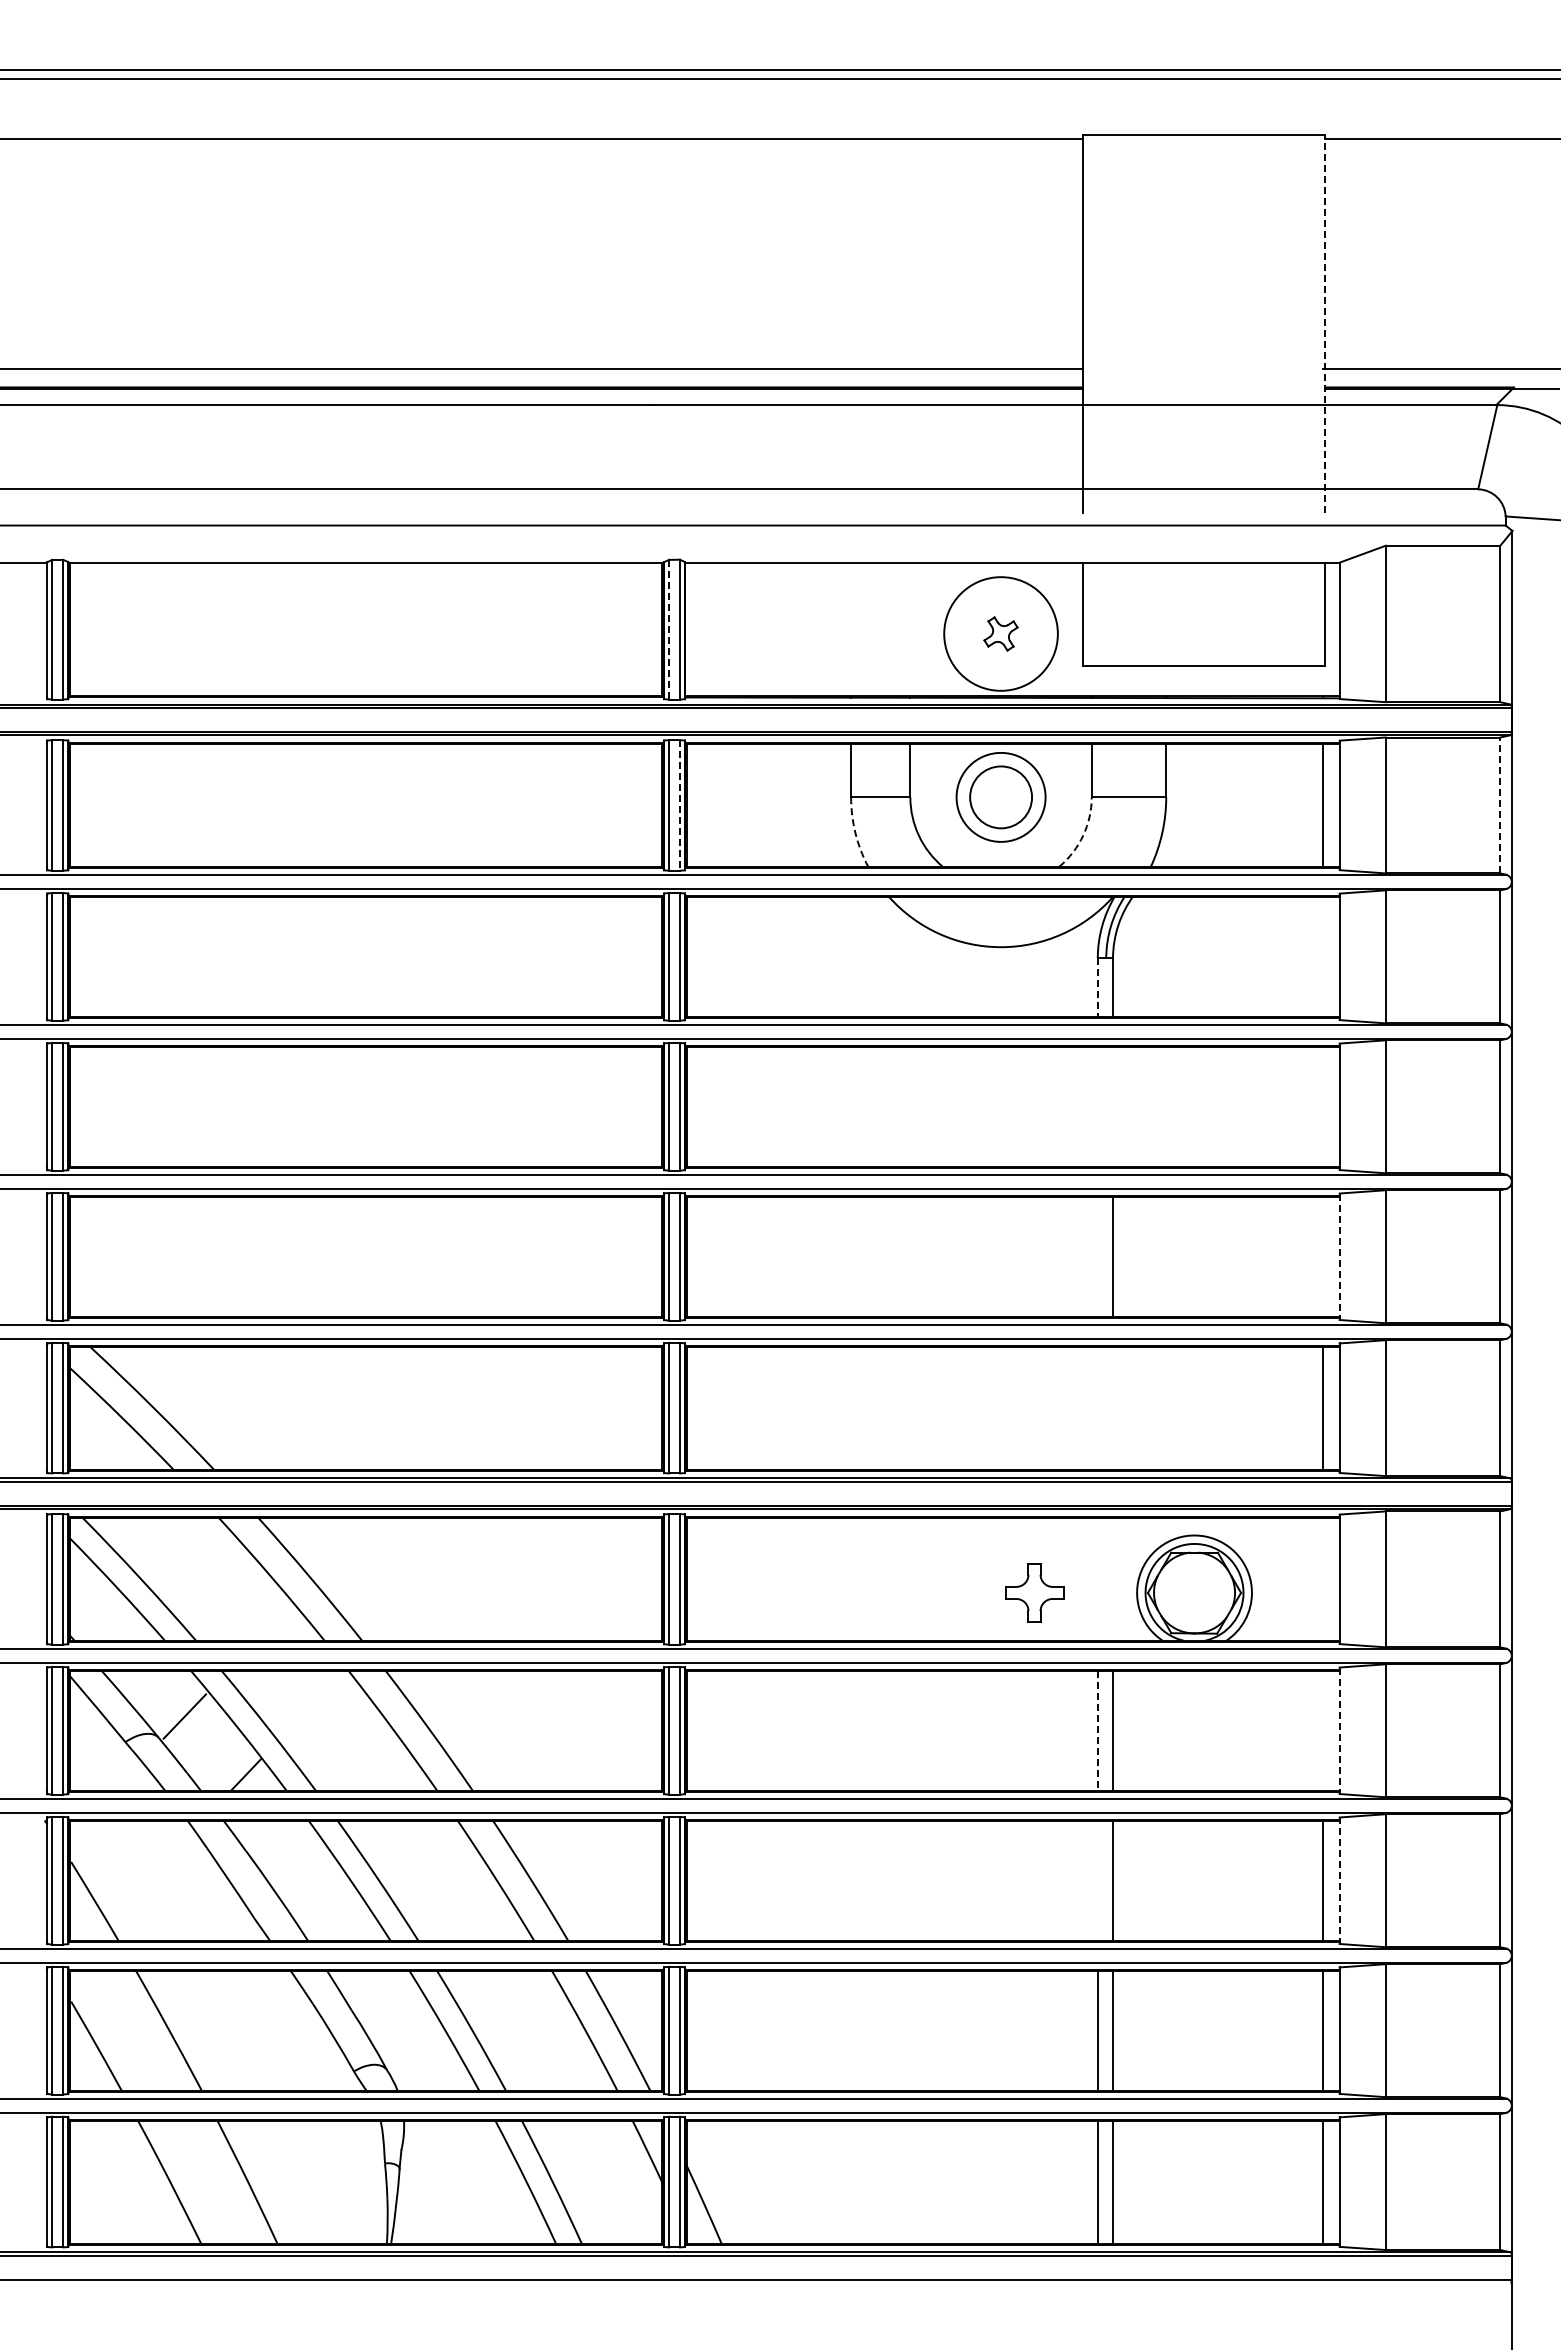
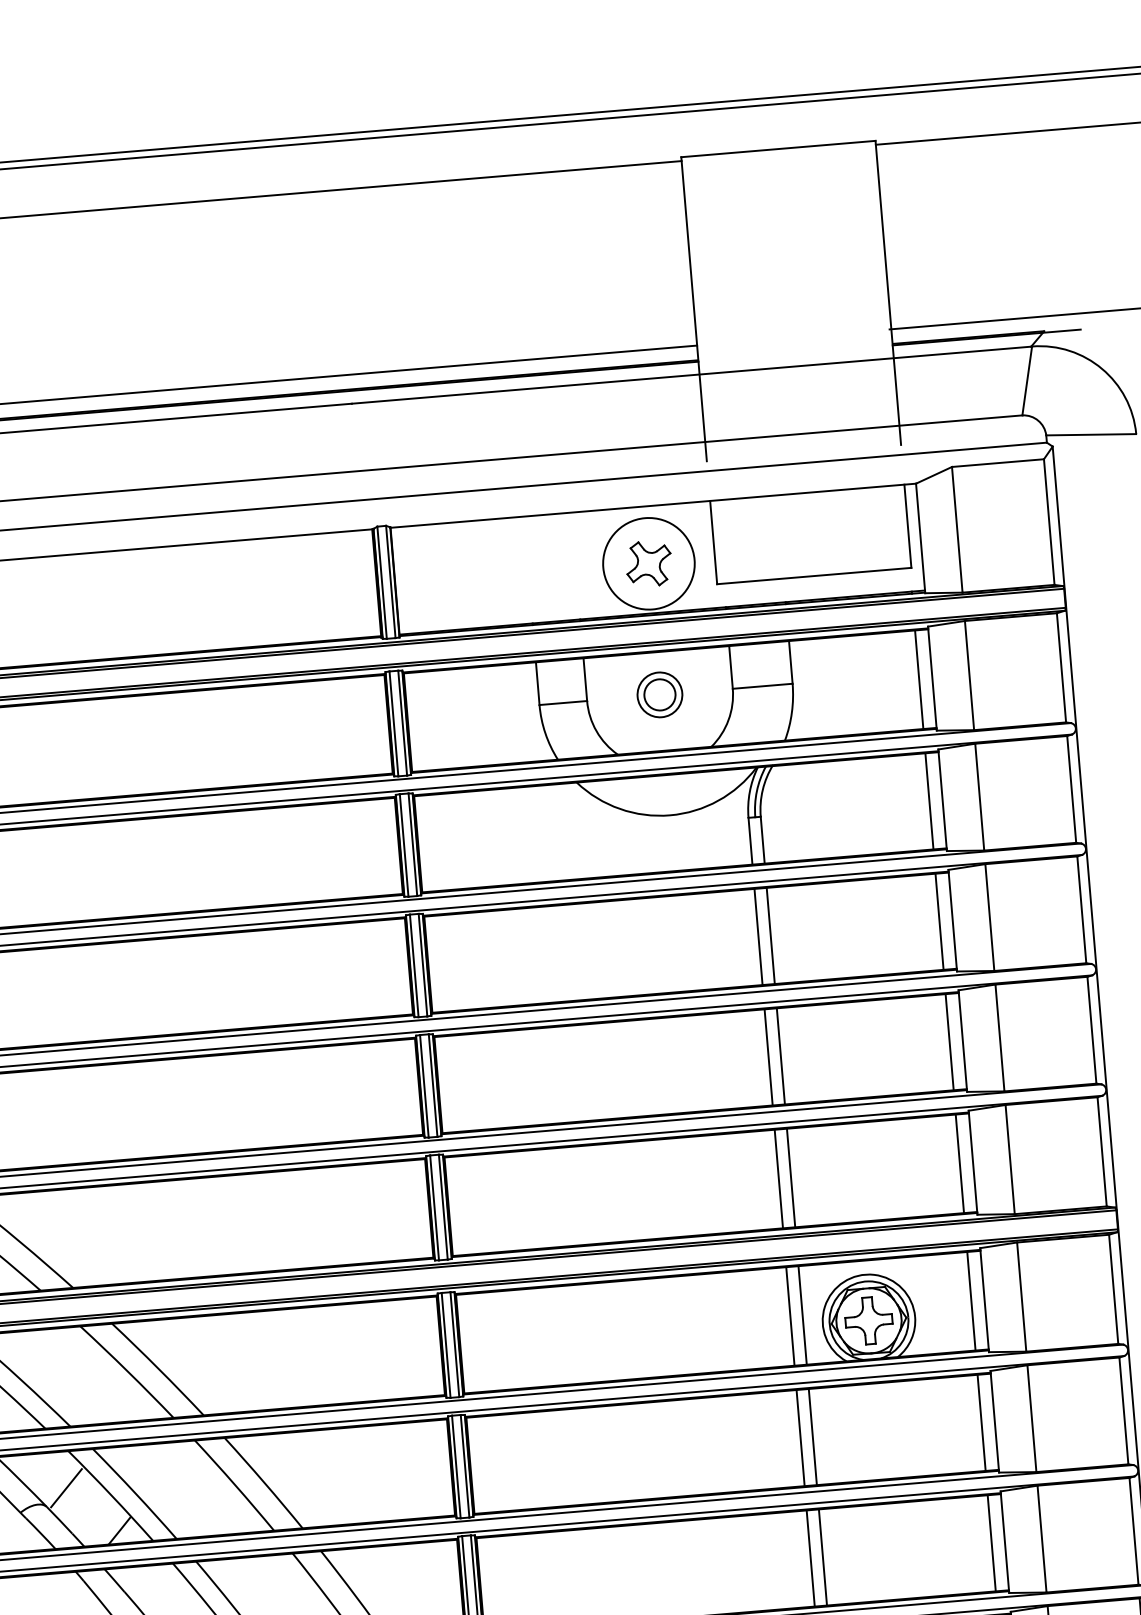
line: (1325, 323) -> (888, 292), dashed -> solid
line: (669, 629) -> (382, 582), dashed -> solid
part: (1000, 633) -> (648, 563), size x1.67
part: (1000, 796) -> (659, 694), size x0.62
line: (680, 805) -> (403, 723), dashed -> solid
line: (1500, 805) -> (1061, 667), dashed -> solid
arc: (855, 833) -> (545, 733), dashed -> solid
arc: (1083, 835) -> (728, 720), dashed -> solid
line: (1323, 956) -> (929, 801), added
line: (1097, 988) -> (750, 842), dashed -> solid
line: (1097, 1106) -> (758, 936), added
line: (1113, 1106) -> (771, 935), added
line: (1323, 1106) -> (939, 921), added
line: (1097, 1256) -> (768, 1057), added
line: (1323, 1256) -> (949, 1041), added
line: (1339, 1257) -> (962, 1041), dashed -> solid
line: (1097, 1407) -> (778, 1178), added
line: (1113, 1407) -> (791, 1177), added
line: (1097, 1578) -> (790, 1315), added
line: (1113, 1578) -> (802, 1314), added
line: (1323, 1578) -> (971, 1300), added
part: (1034, 1592) -> (868, 1320), moved
line: (1097, 1730) -> (800, 1437), dashed -> solid
line: (1323, 1730) -> (981, 1422), added
line: (1339, 1731) -> (994, 1422), dashed -> solid
line: (1097, 1880) -> (810, 1558), added
line: (1339, 1881) -> (1004, 1542), dashed -> solid

